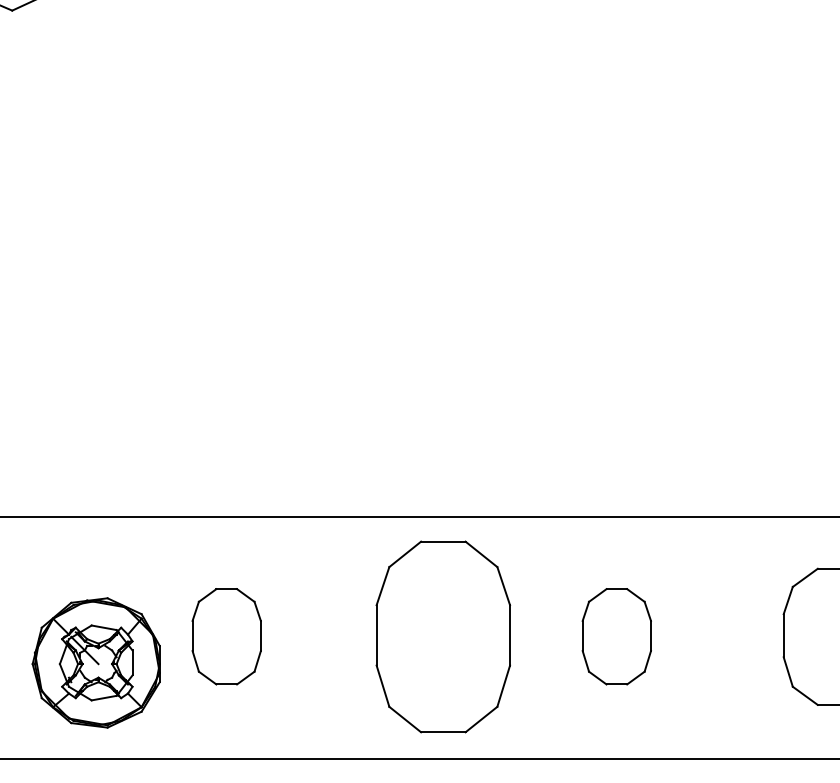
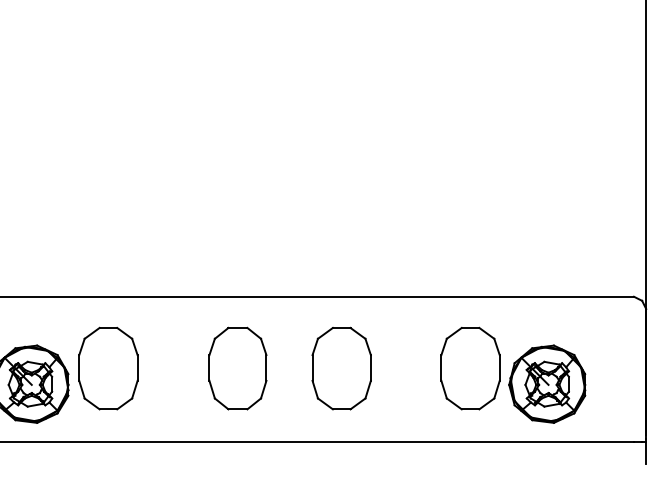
part: (226, 636) -> (108, 368), size x1.43
part: (442, 636) -> (237, 368), size x0.71
part: (616, 636) -> (341, 368), size x1.43

